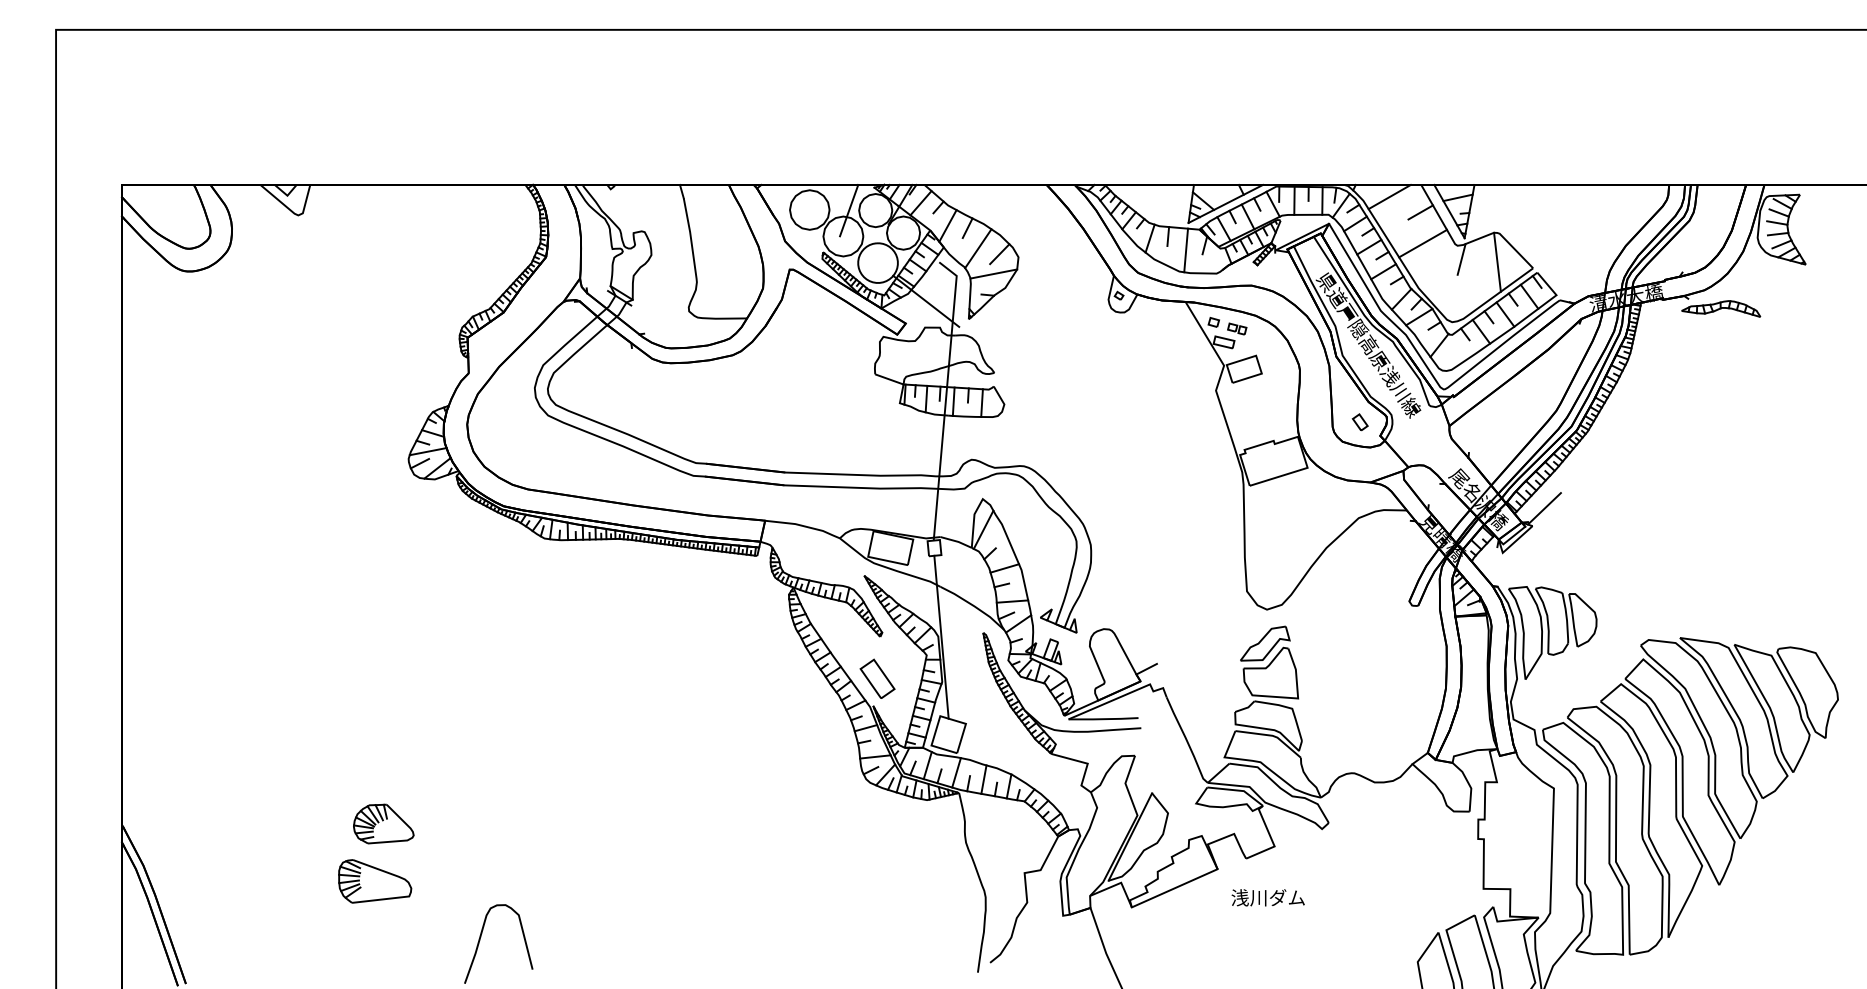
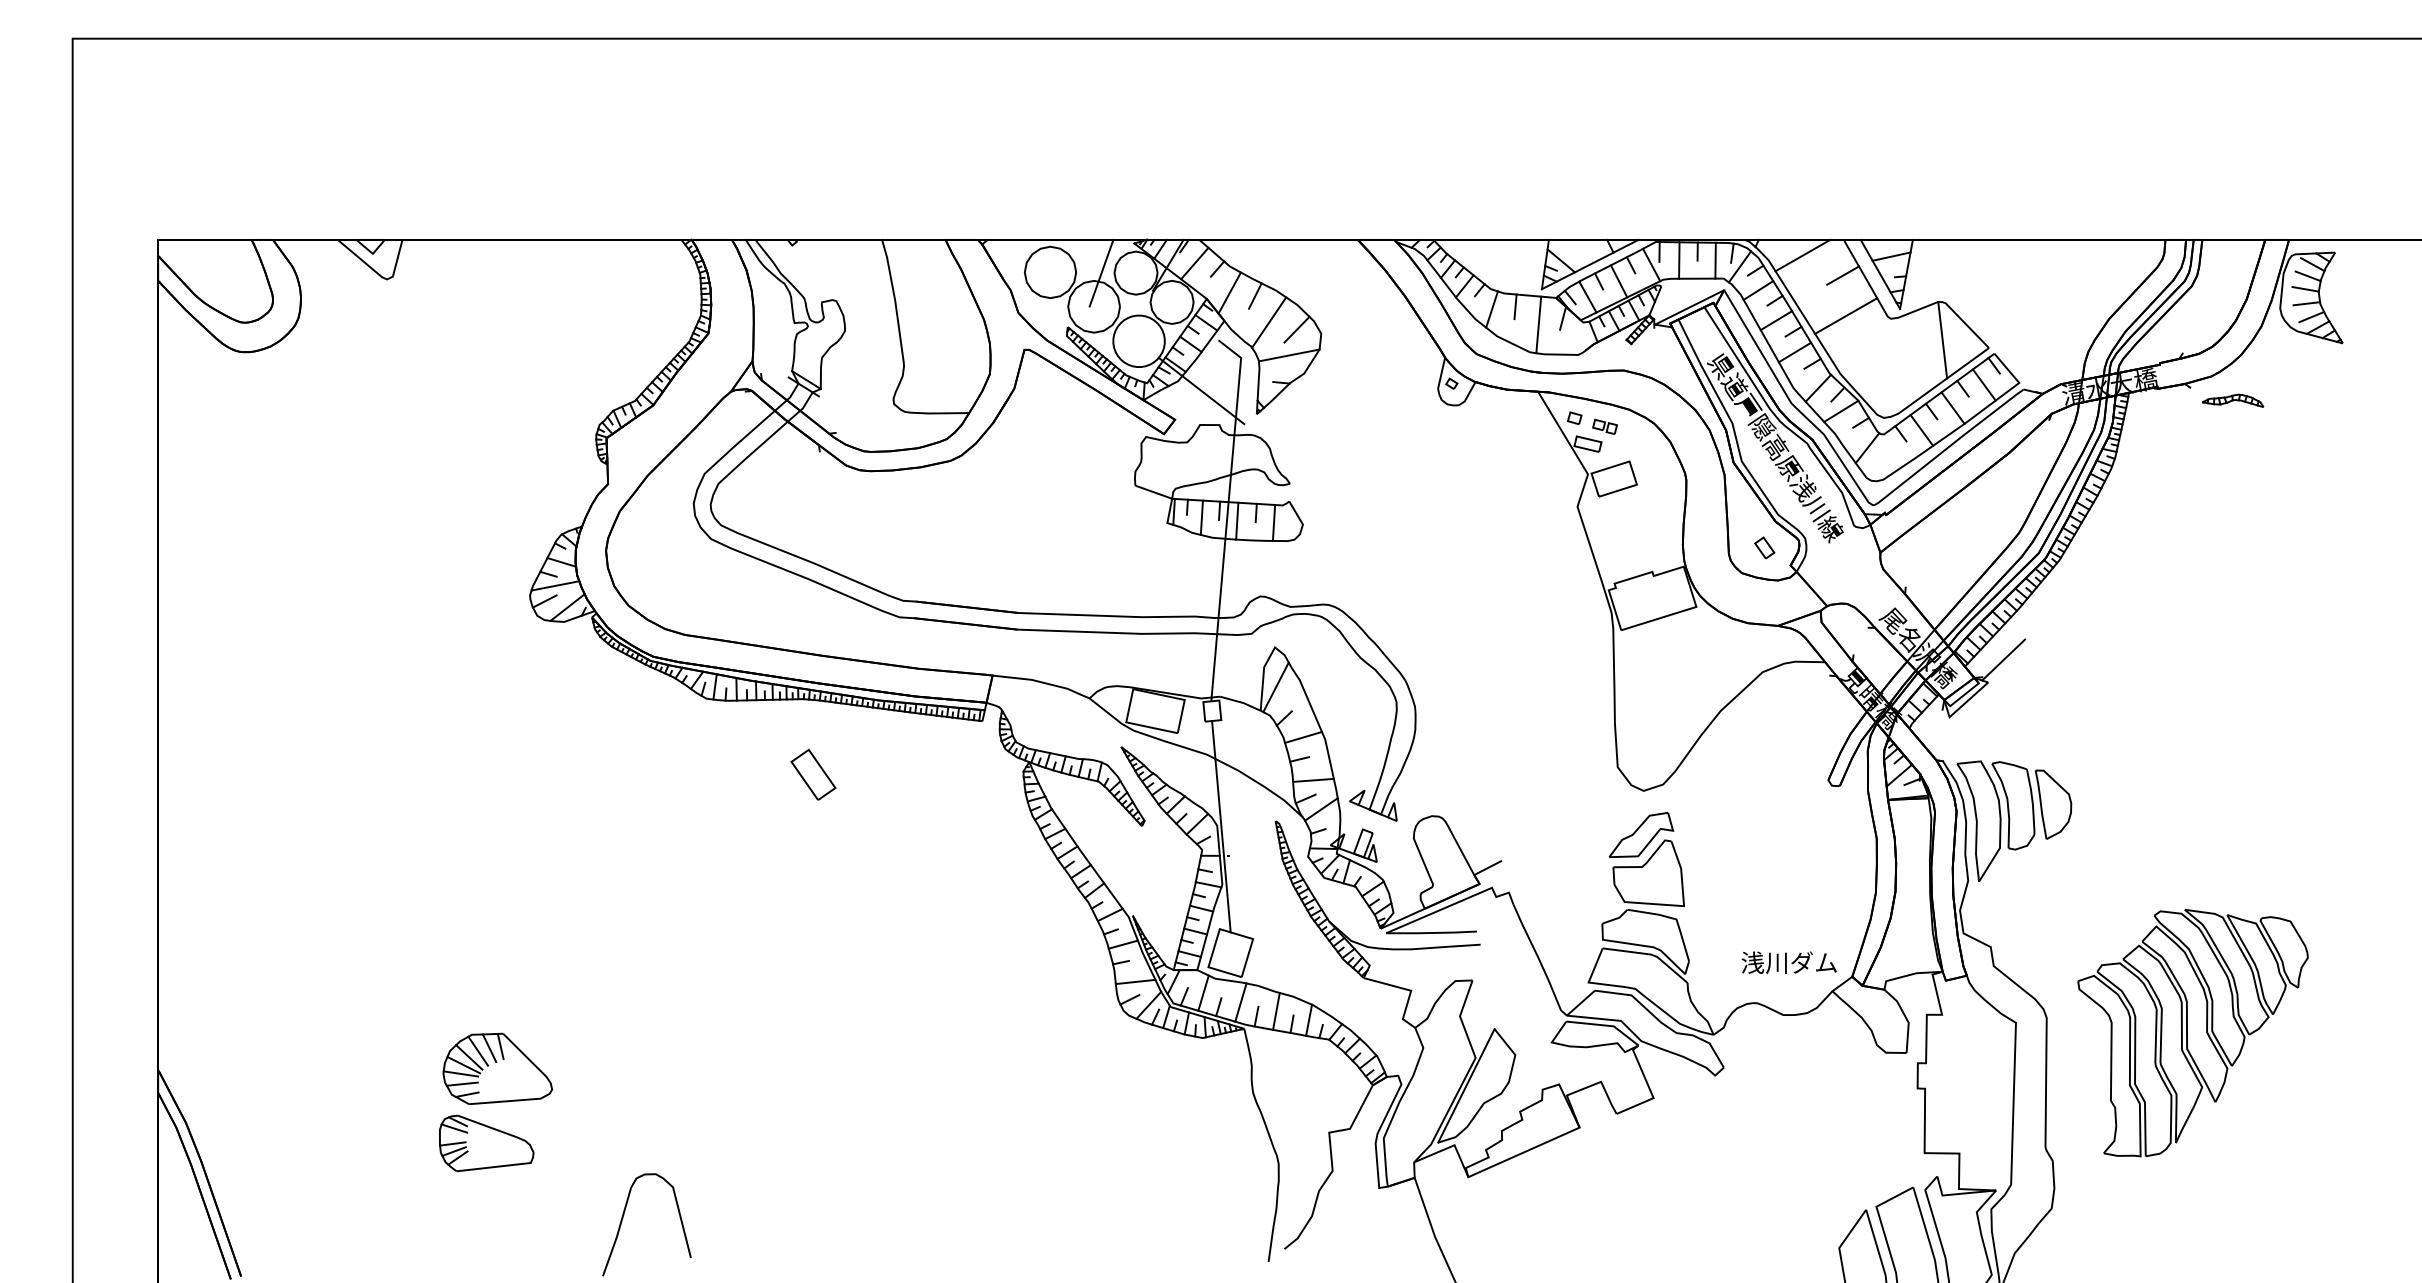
line: (1461, 259) -> (1896, 336), removed
part: (1720, 308) -> (2232, 400), size x0.6
part: (877, 678) -> (813, 774), moved
part: (1690, 795) -> (2192, 1032), size x0.6
part: (383, 824) -> (497, 1069), size x1.4
line: (348, 875) -> (452, 1135), removed
text: (1267, 897) -> (1788, 962), moved

